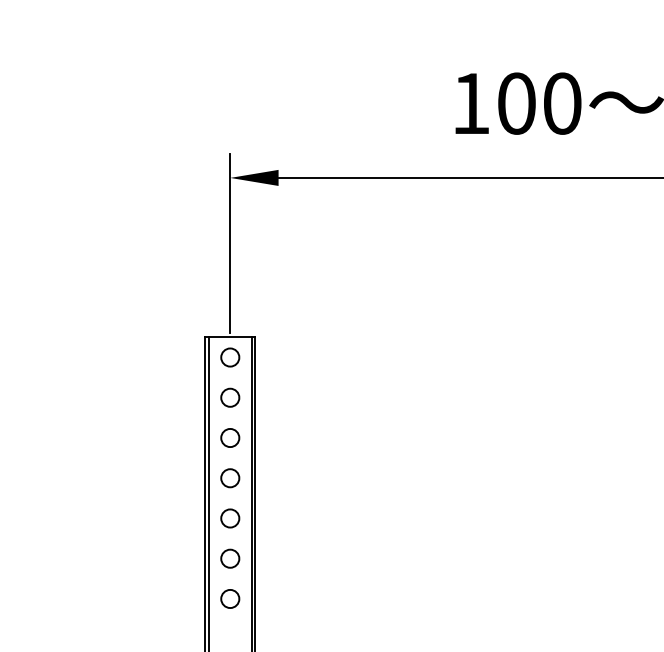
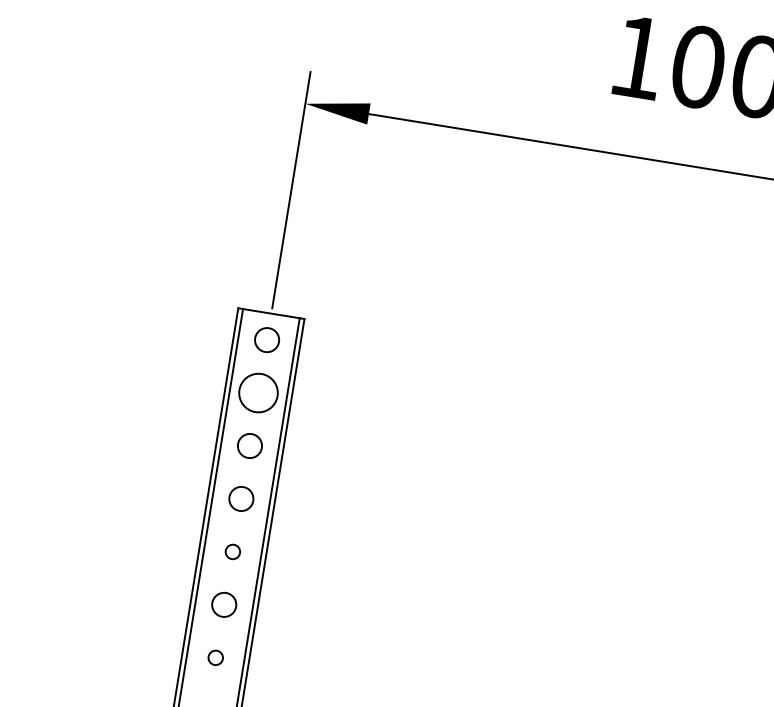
circle: (230, 397) -> (258, 392), size x1.6
circle: (230, 518) -> (233, 551), size x0.6
circle: (230, 598) -> (216, 657), size x0.6

